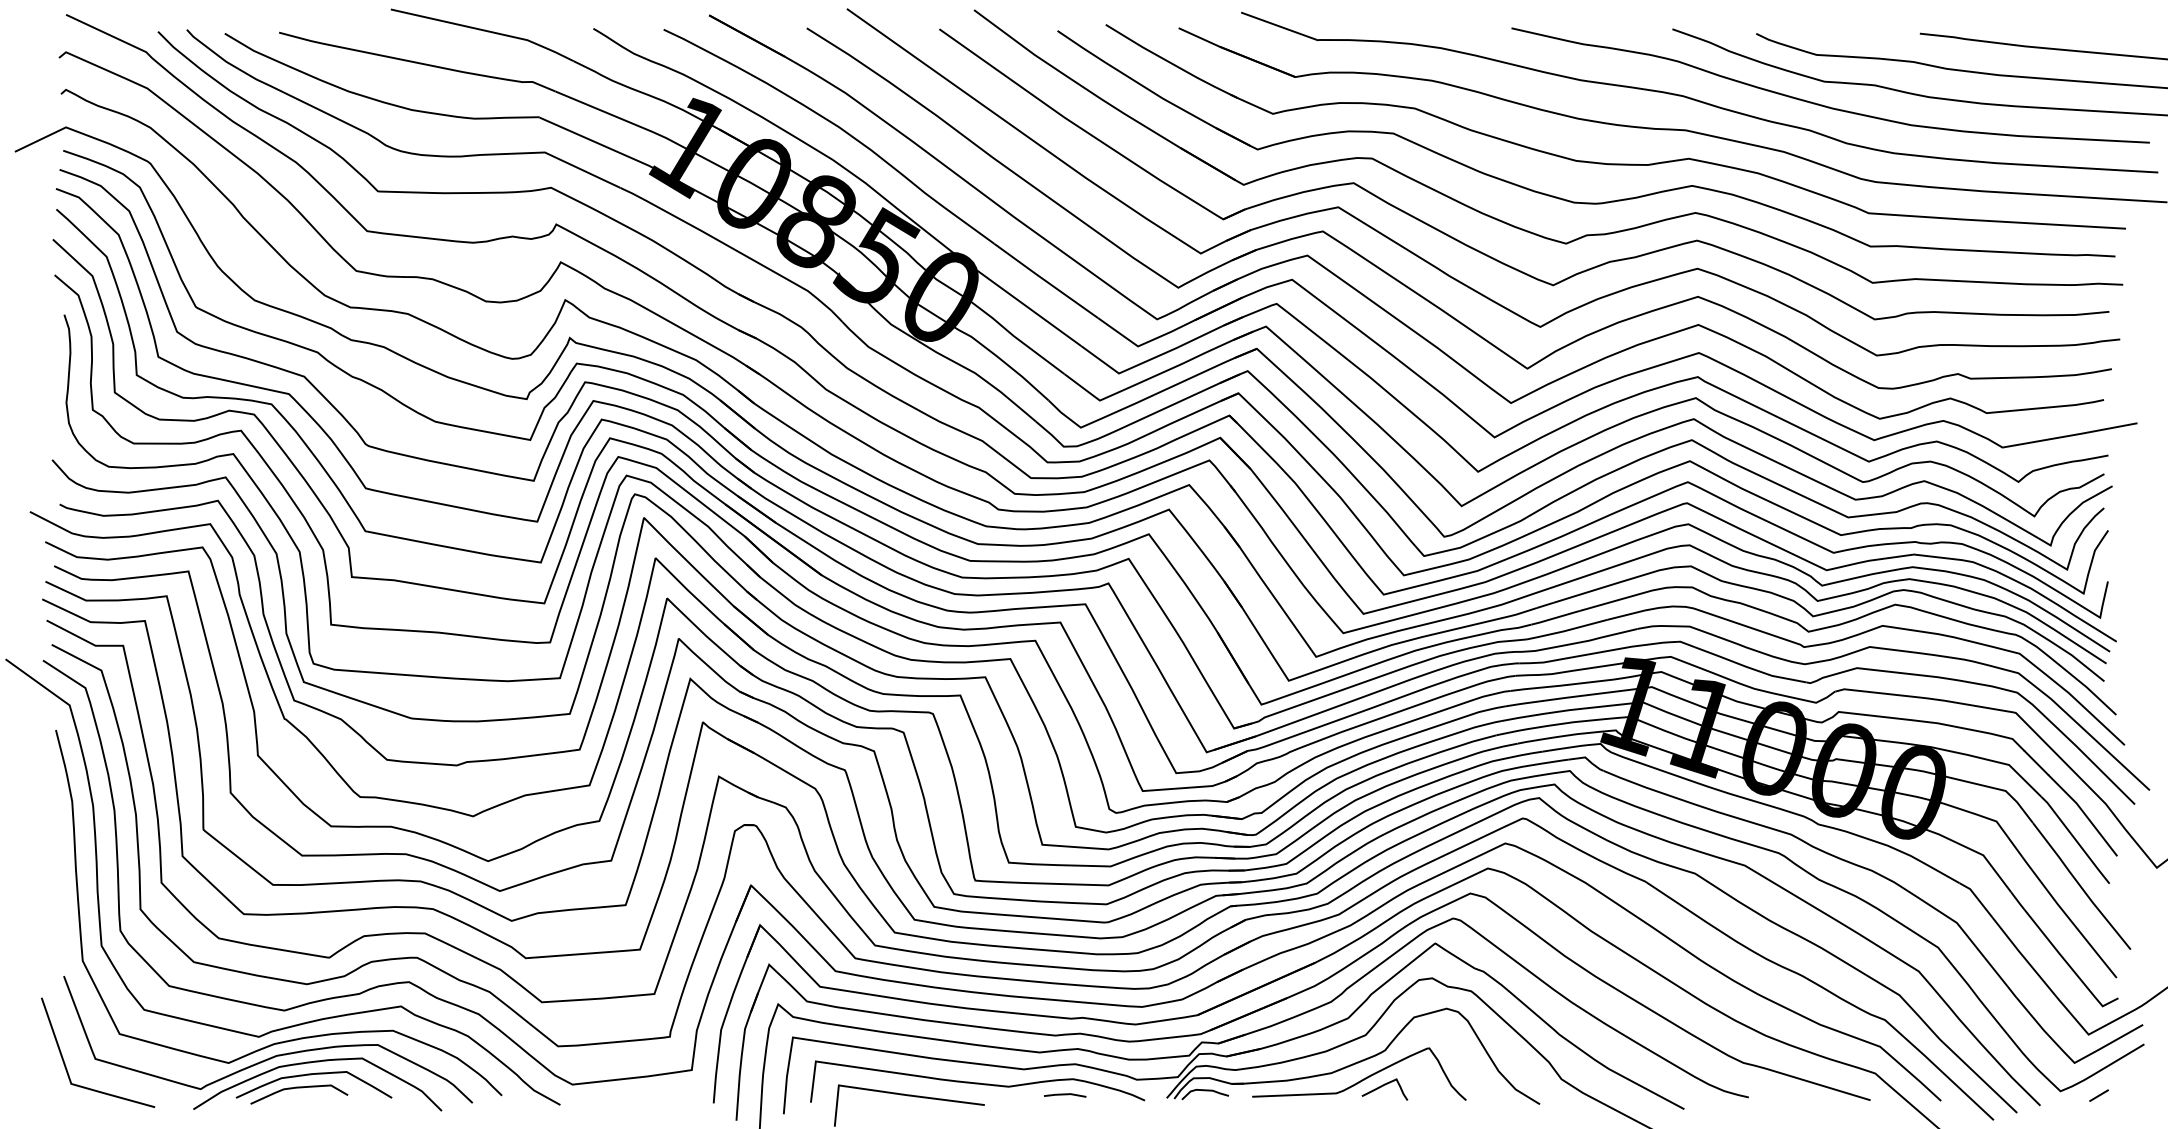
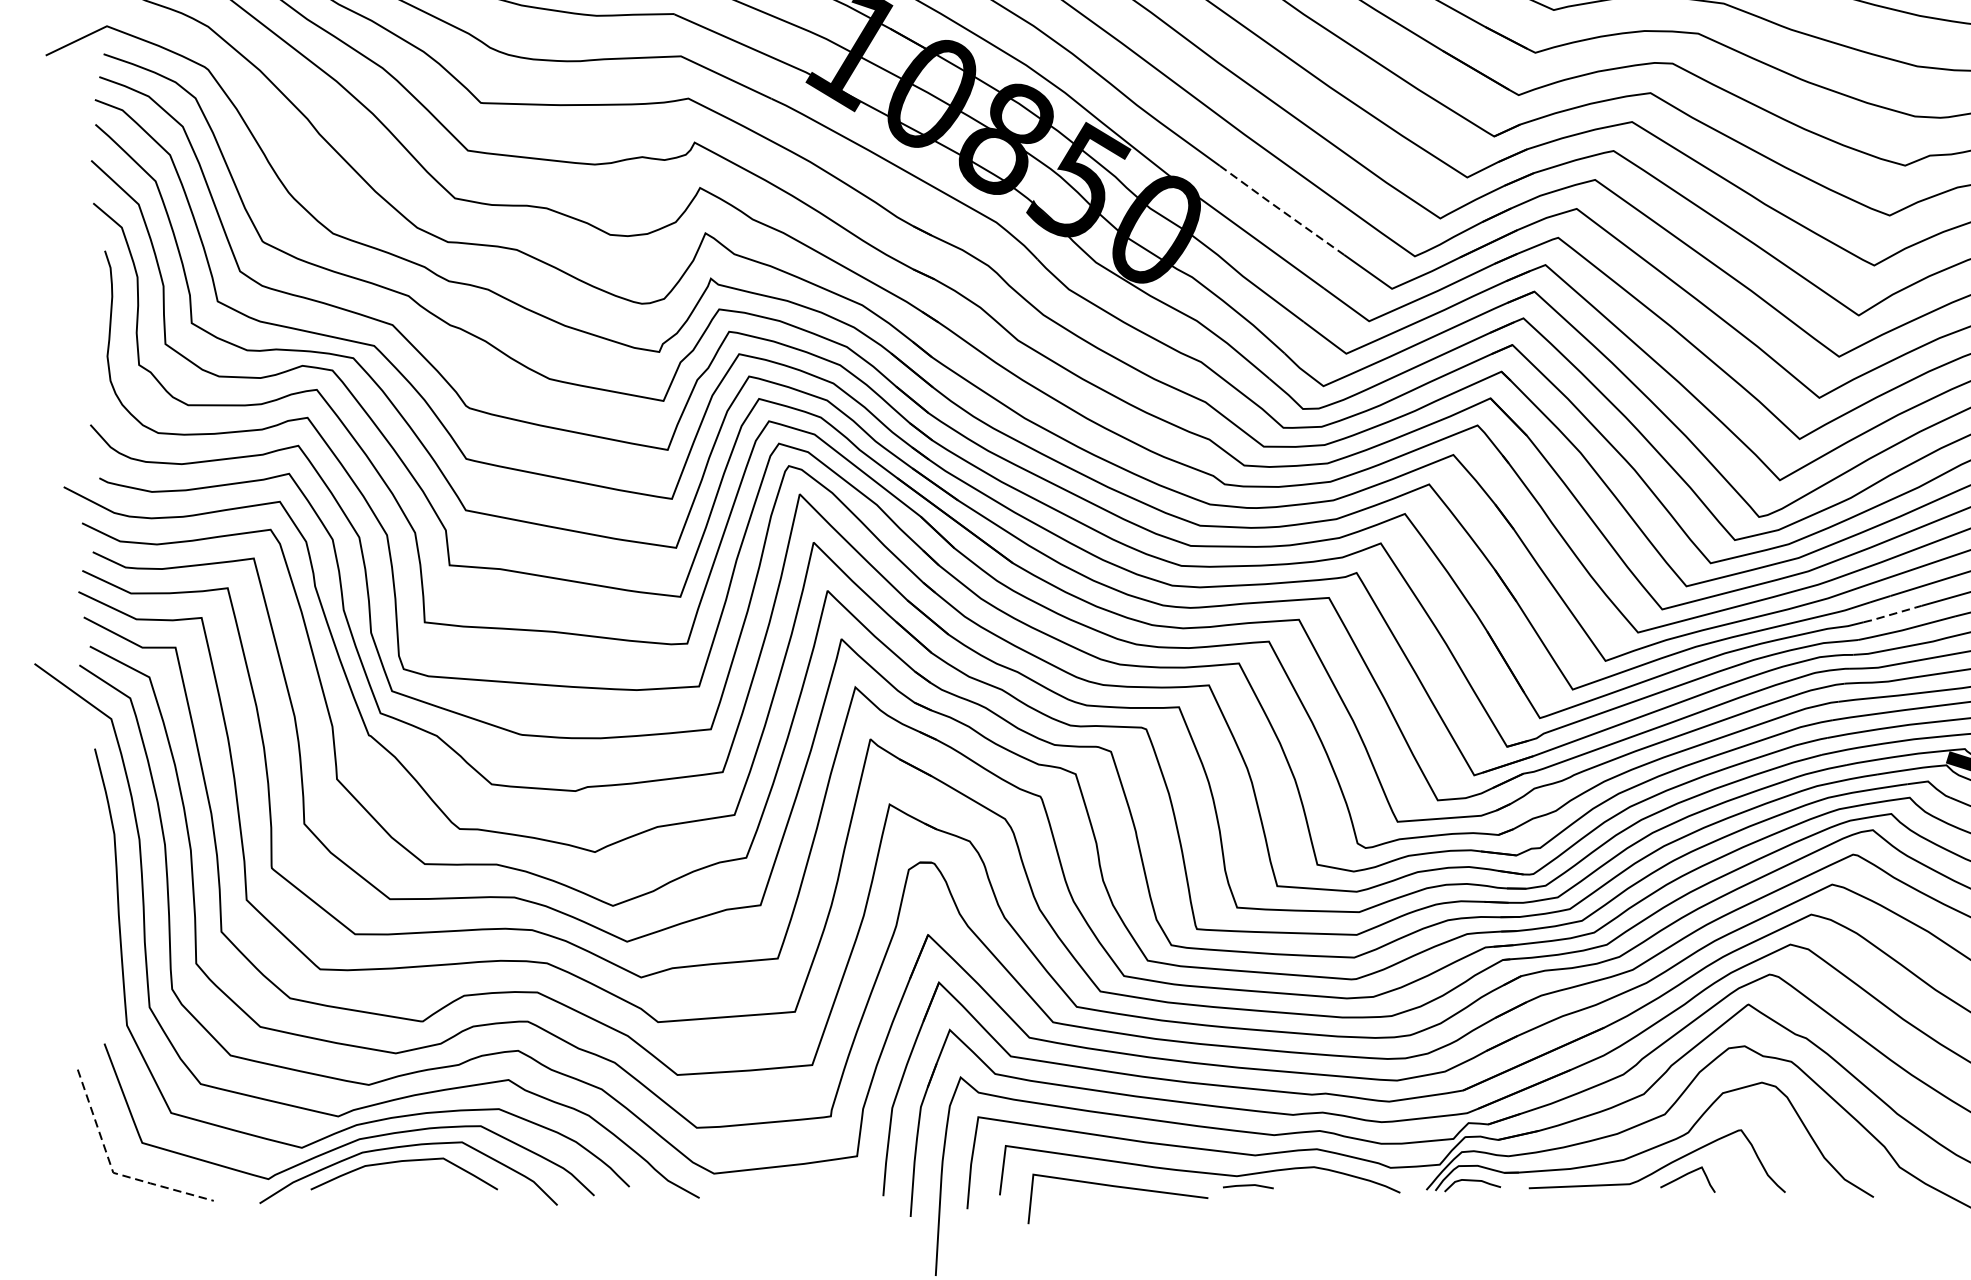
line: (1046, 281) -> (1282, 210), solid -> dashed
line: (1556, 617) -> (1893, 613), solid -> dashed
line: (71, 1082) -> (113, 1171), solid -> dashed
curve: (299, 1088) -> (386, 1178), removed
line: (1065, 1095) -> (1248, 1186), moved

